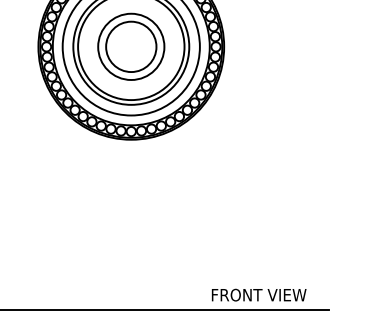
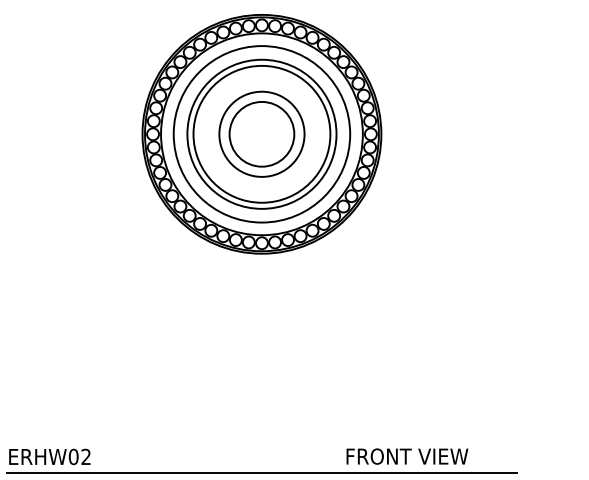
text: (259, 295) -> (407, 456), moved

